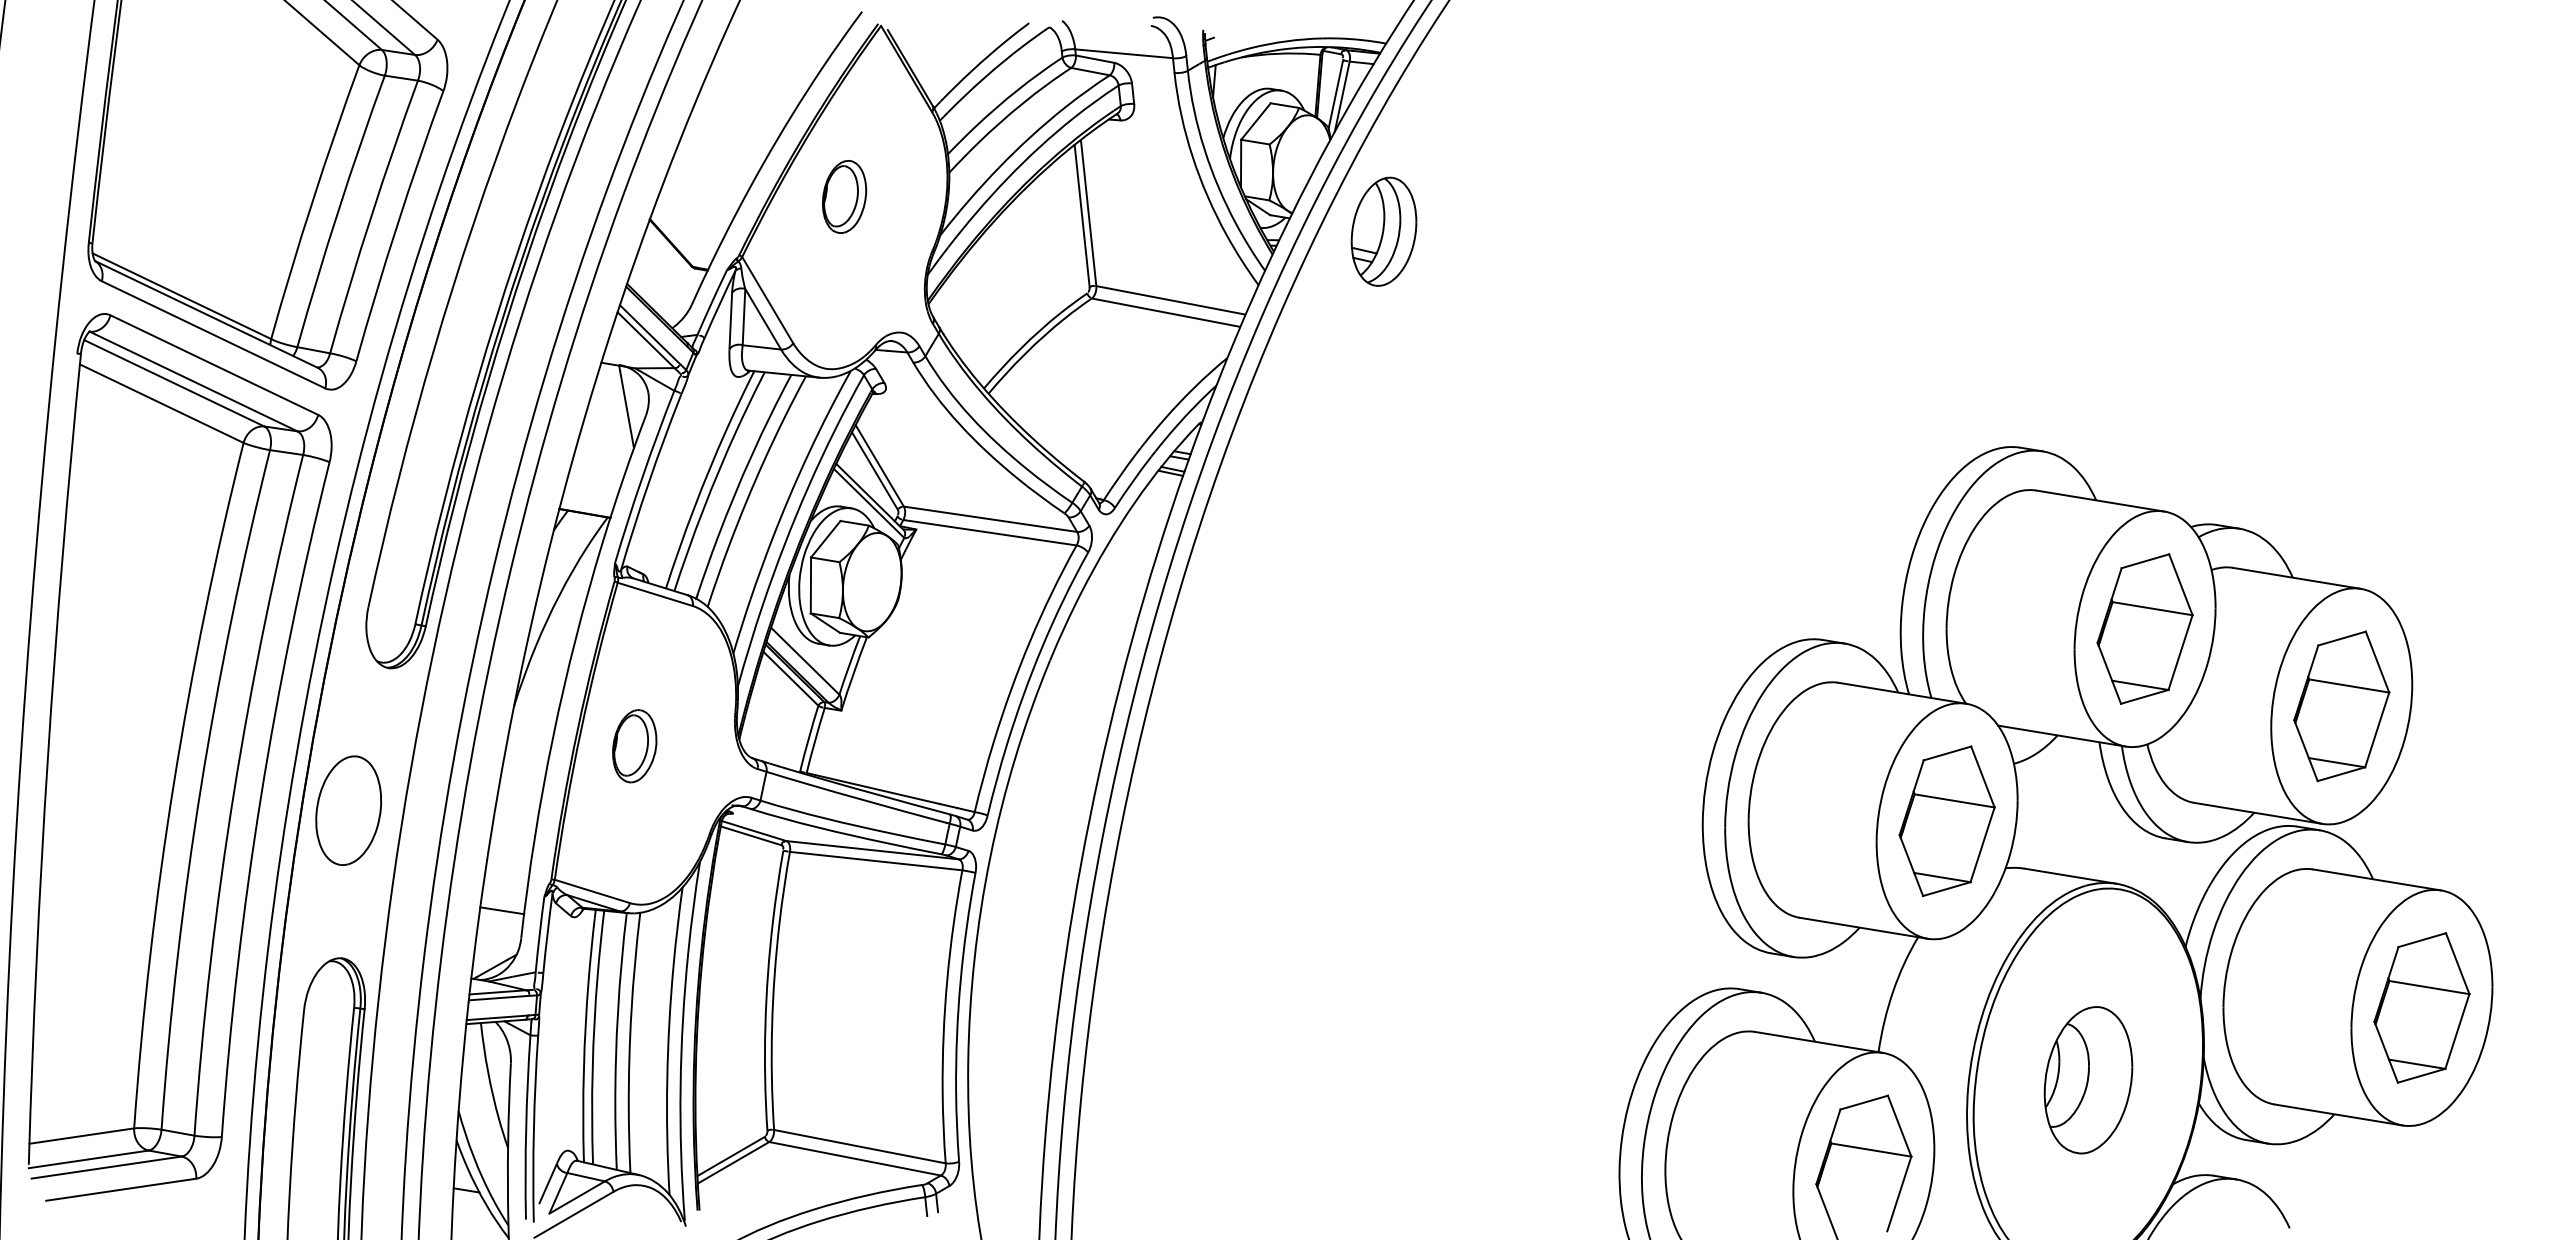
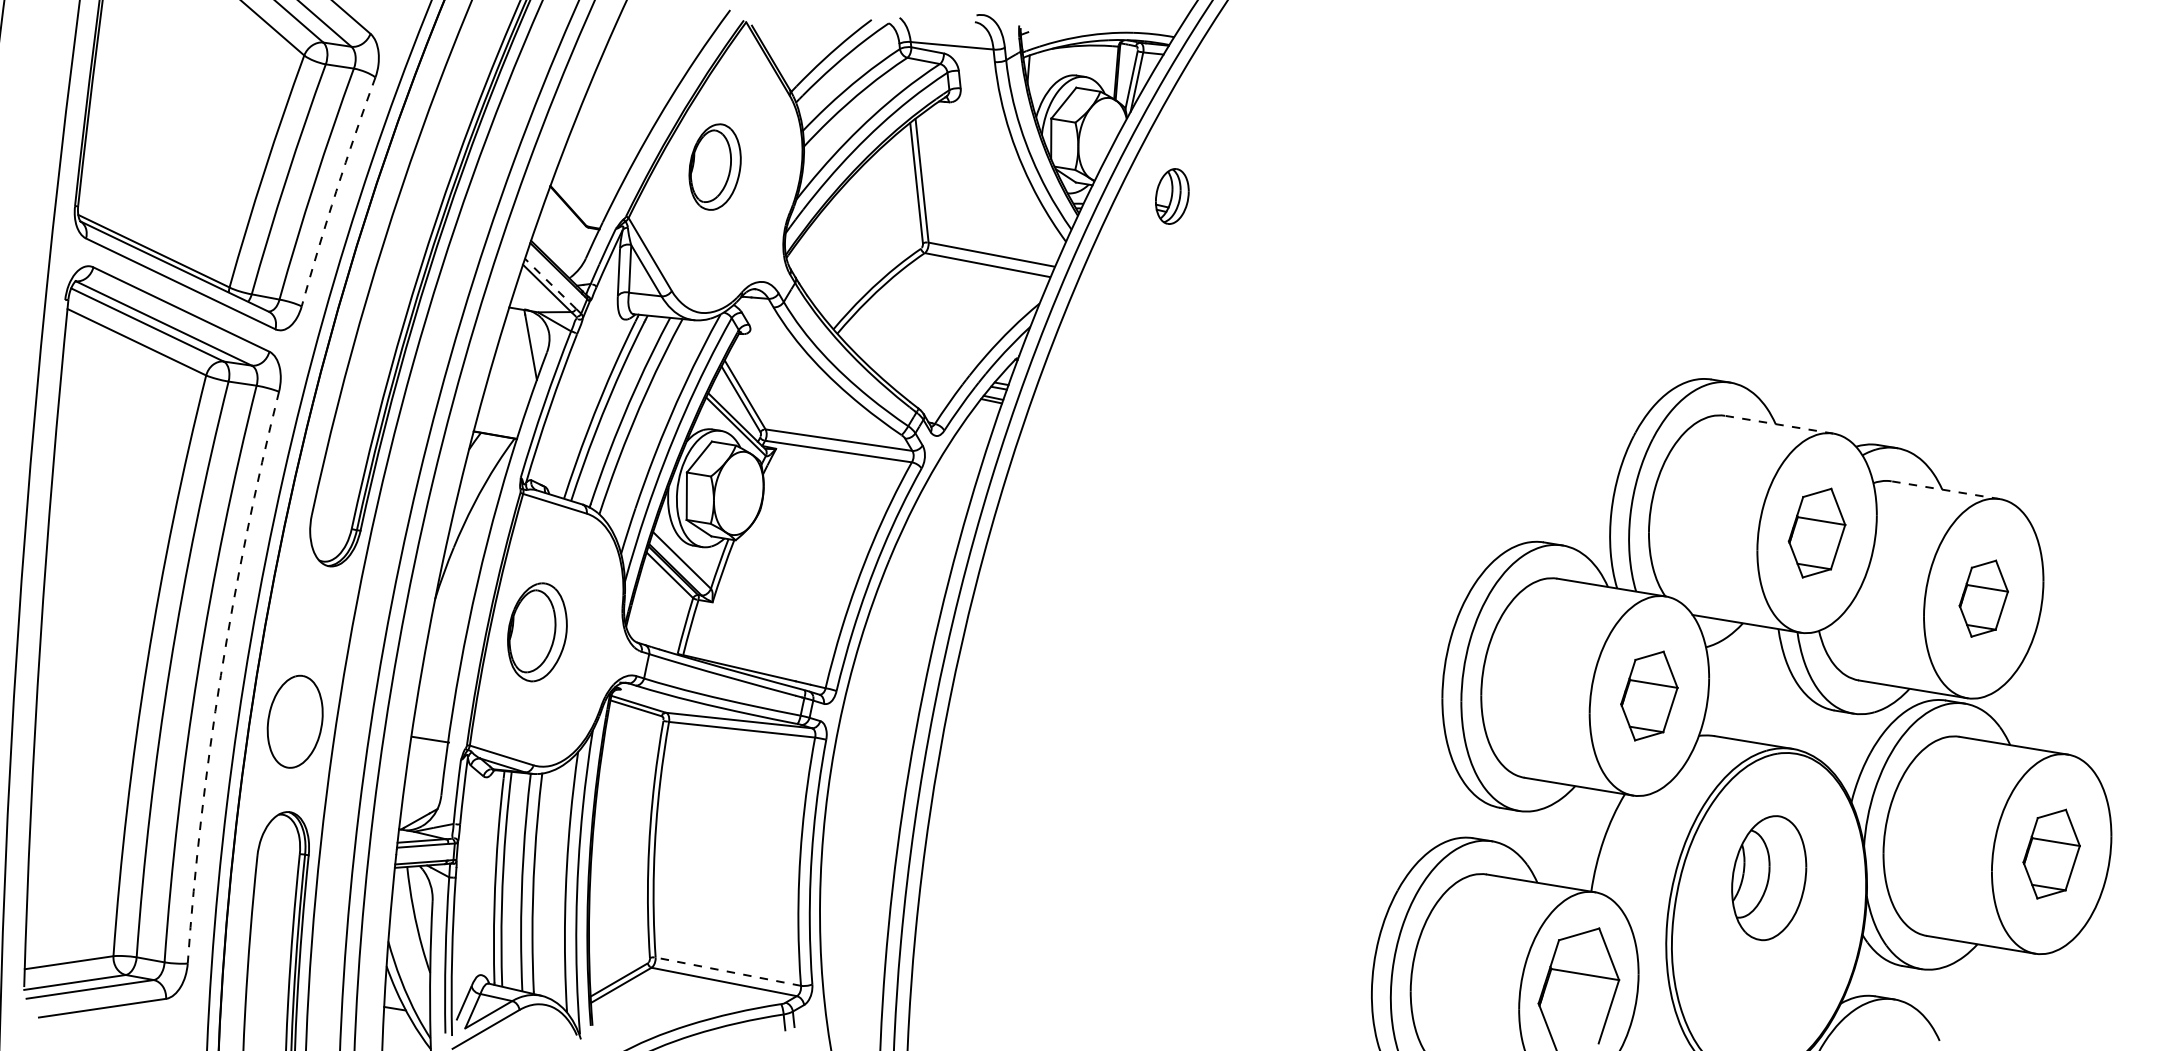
part: (844, 196) -> (715, 166), size x1.4
arc: (397, 225) -> (336, 191), solid -> dashed
part: (1383, 231) -> (1171, 196), size x0.6
line: (649, 334) -> (550, 283), solid -> dashed
line: (2100, 501) -> (1779, 425), solid -> dashed
line: (2297, 578) -> (1946, 490), solid -> dashed
part: (2144, 628) -> (1816, 532), size x0.7
part: (2341, 706) -> (1983, 598), size x0.6
part: (634, 746) -> (537, 632), size x1.6
arc: (260, 797) -> (220, 675), solid -> dashed
part: (348, 810) -> (295, 721), moved
part: (1946, 821) -> (1648, 696), size x0.7
line: (502, 910) -> (430, 739), moved
part: (2421, 1007) -> (2051, 853), size x0.7
part: (2088, 1080) -> (1769, 878), moved
line: (859, 1146) -> (727, 971), solid -> dashed

